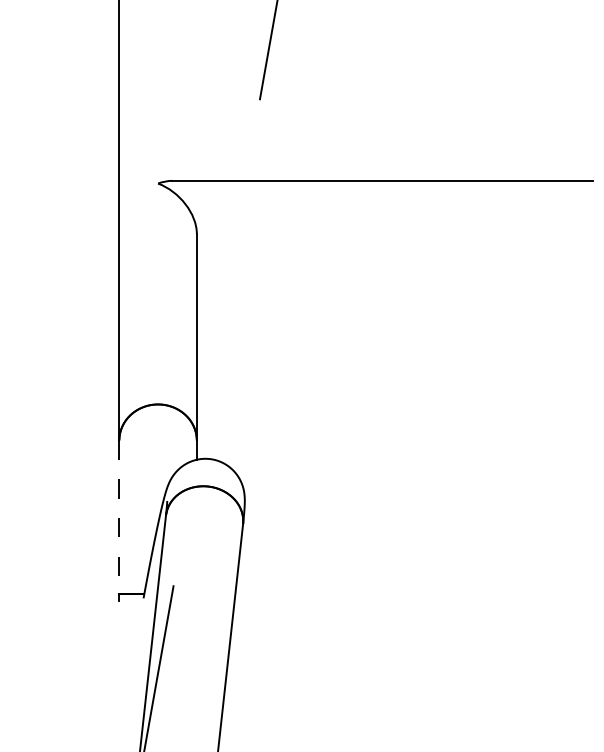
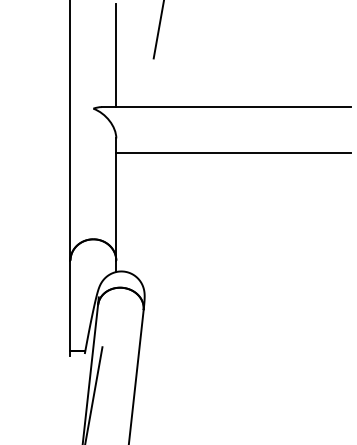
line: (197, 93) -> (116, 55), added
line: (394, 257) -> (233, 152), added
line: (119, 518) -> (70, 306), dashed -> solid

